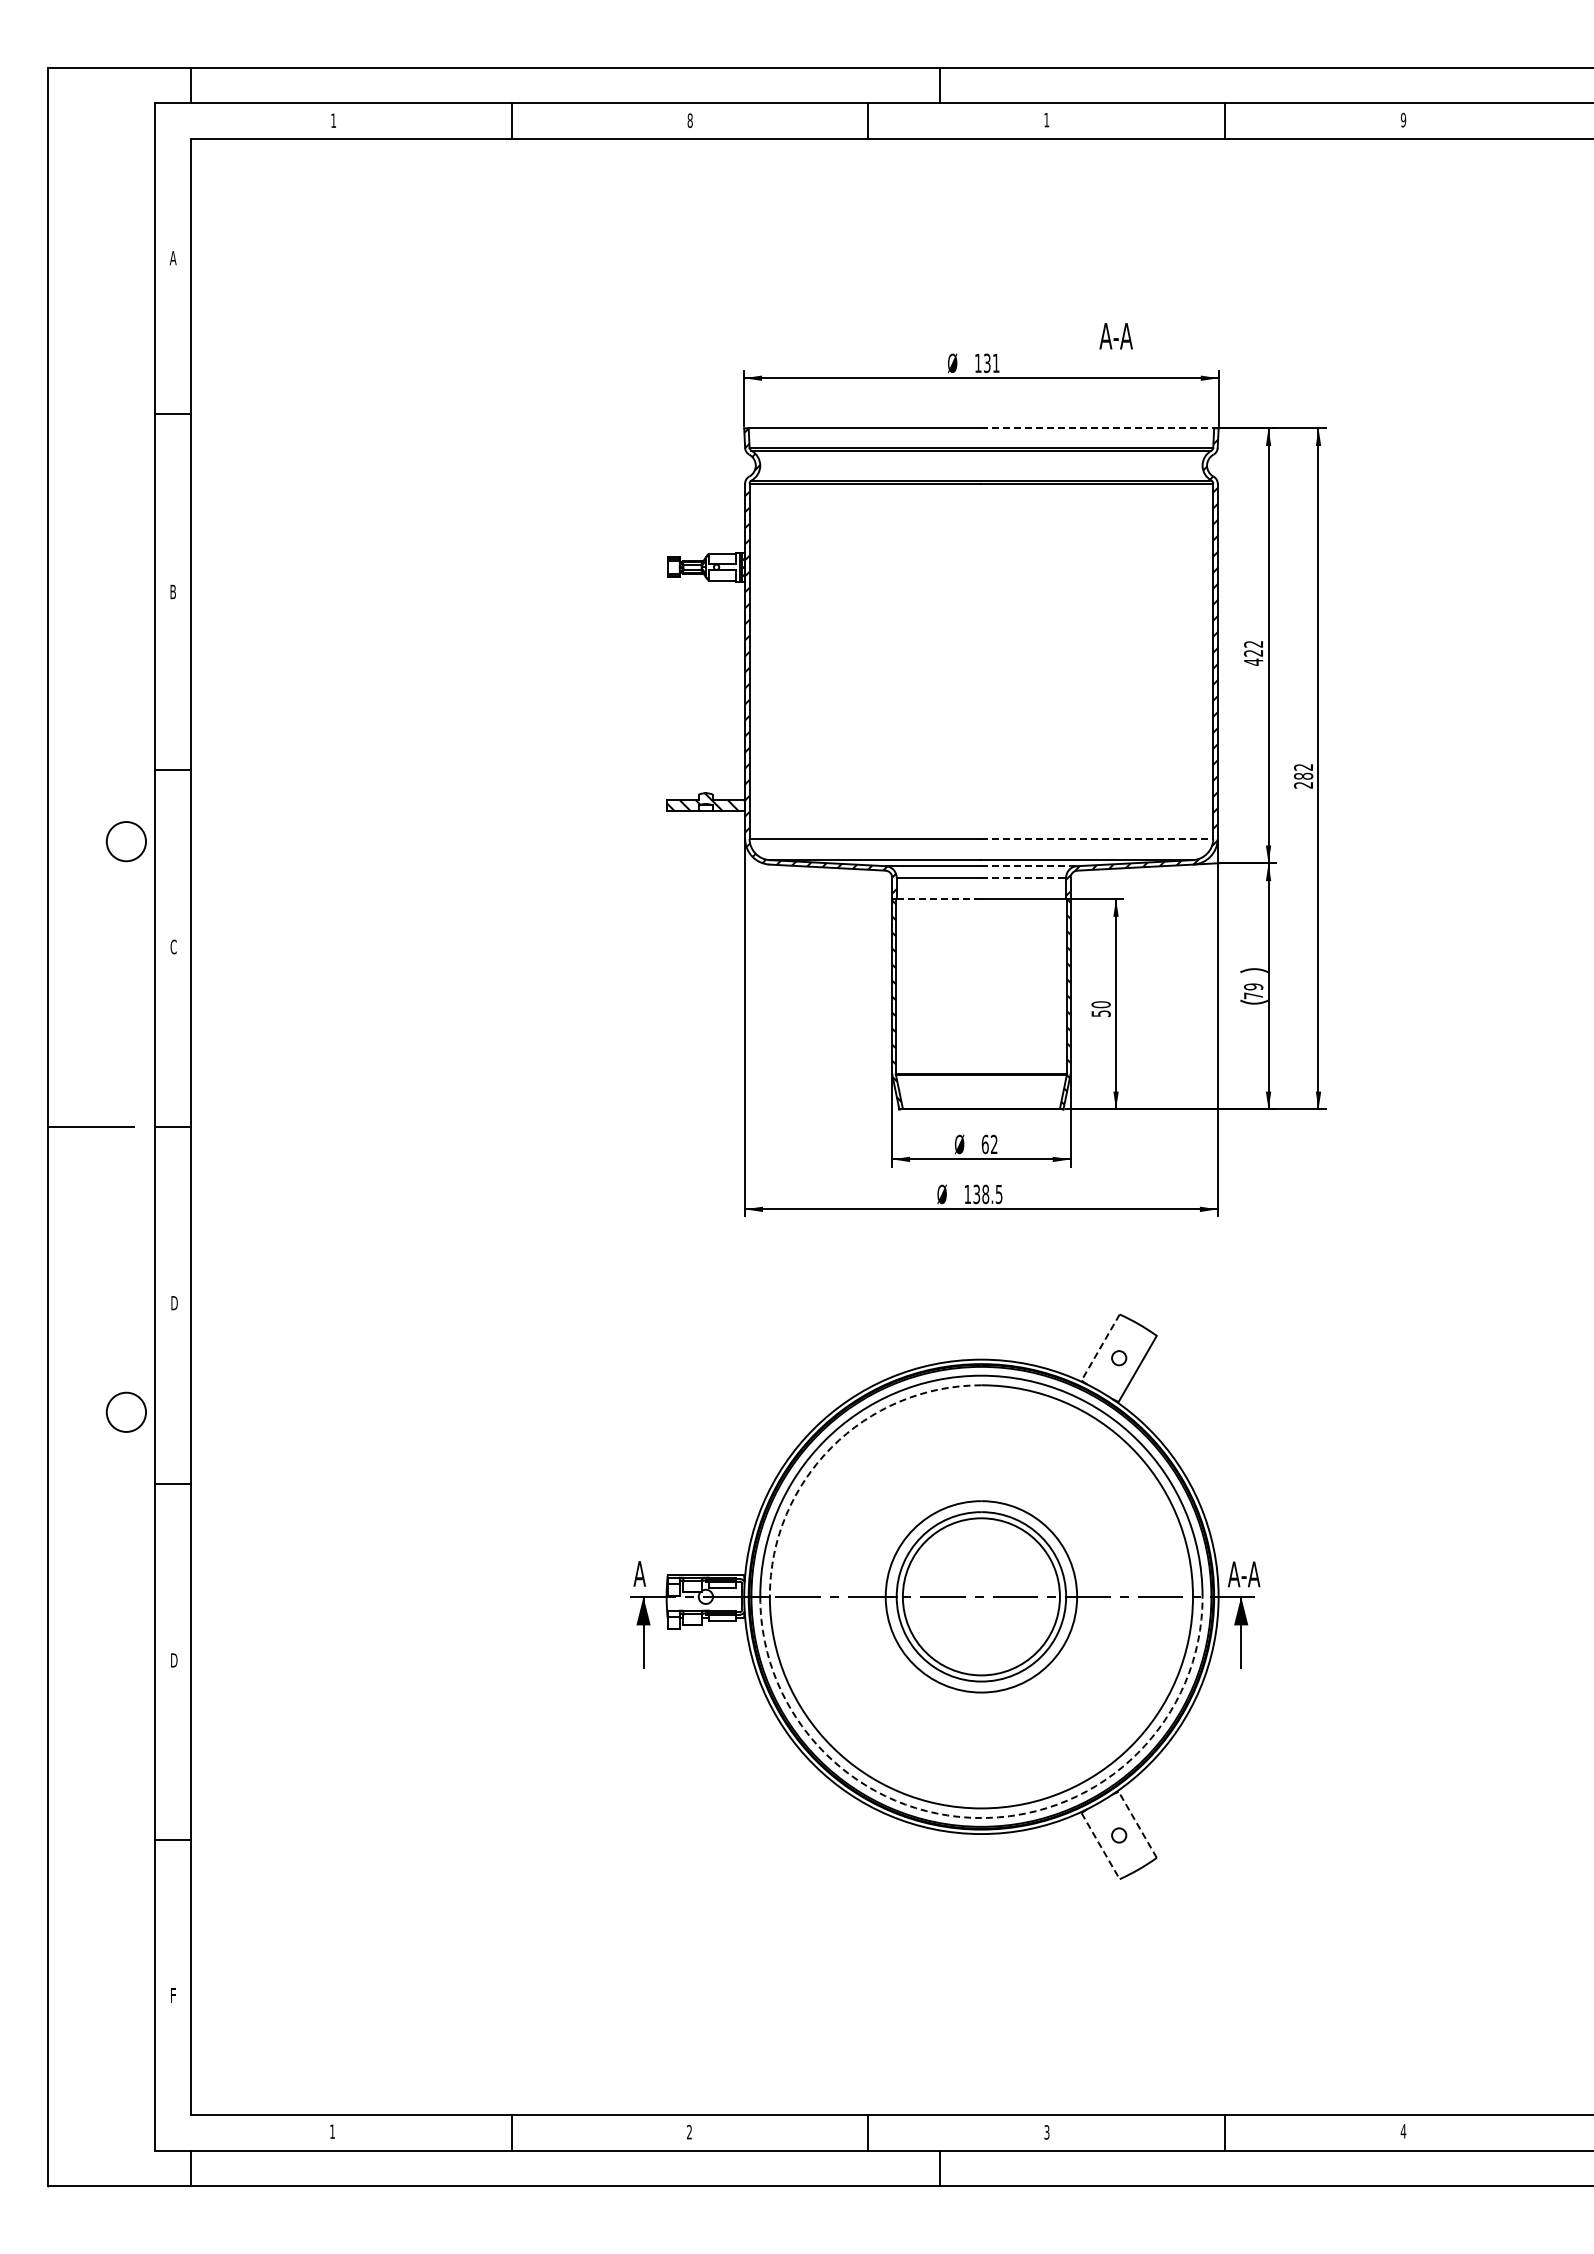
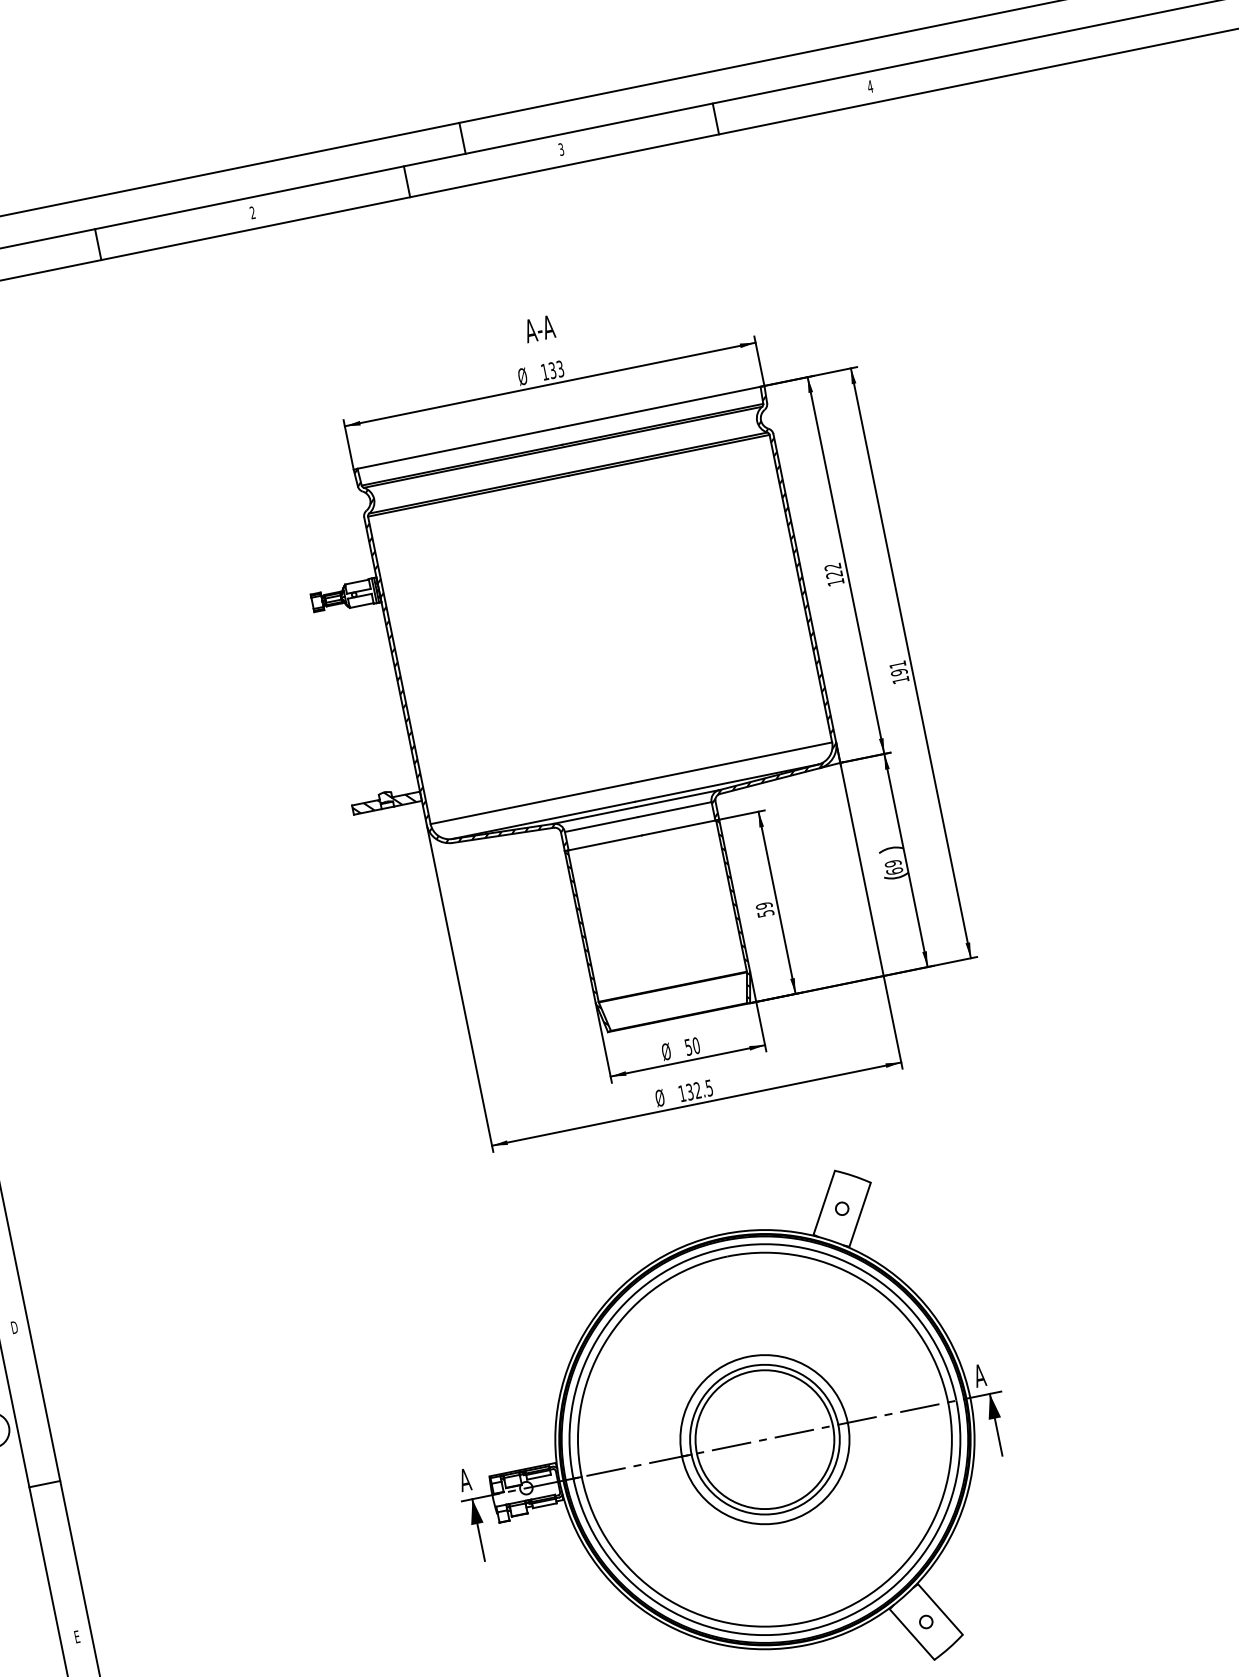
text: (1046, 119) -> (561, 149), 1 -> 3
text: (1403, 119) -> (870, 86), 9 -> 4
text: (689, 120) -> (252, 212), 8 -> 2
text: (1115, 336) -> (539, 329), moved
text: (995, 363) -> (559, 369), 131 -> 133
line: (1098, 428) -> (660, 407), dashed -> solid
text: (1253, 661) -> (835, 581), 422 -> 122
text: (1303, 776) -> (899, 672), 282 -> 191
line: (1097, 838) -> (731, 762), dashed -> solid
line: (1029, 866) -> (677, 798), dashed -> solid
line: (1024, 877) -> (675, 809), dashed -> solid
line: (939, 899) -> (605, 843), dashed -> solid
text: (1253, 995) -> (894, 871), 79 -> 69
text: (1100, 1004) -> (763, 905), 50 -> 59
text: (989, 1144) -> (692, 1046), 62 -> 50
text: (985, 1194) -> (697, 1090), 138.5 -> 132.5
line: (1100, 1347) -> (824, 1202), dashed -> solid
arc: (831, 1447) -> (608, 1336), dashed -> solid
text: (1250, 1574) -> (993, 1372), A-A -> A
text: (174, 1660) -> (77, 1636), D -> E
arc: (981, 1818) -> (804, 1631), dashed -> solid
line: (1137, 1824) -> (940, 1609), dashed -> solid
line: (1100, 1846) -> (912, 1634), dashed -> solid

